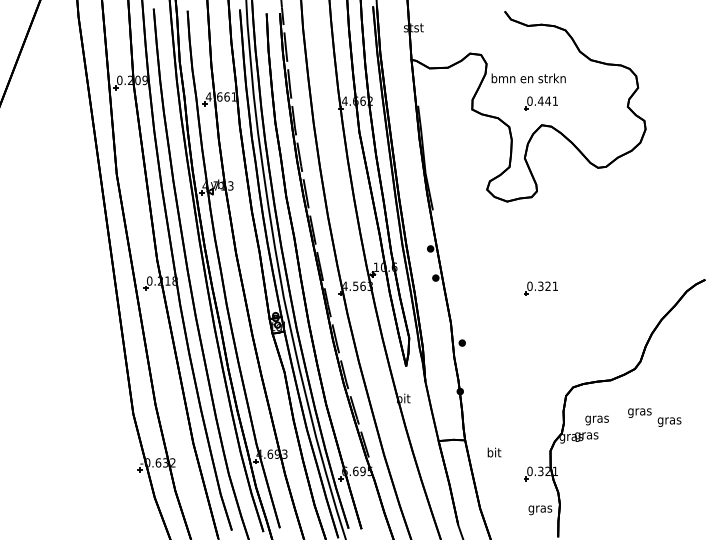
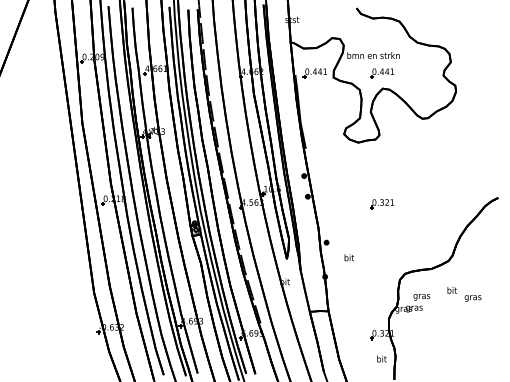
part: (445, 103) -> (314, 73), added
text: (639, 411) -> (451, 290), gras -> bit
text: (494, 452) -> (349, 257), moved
text: (540, 509) -> (381, 360), gras -> bit

